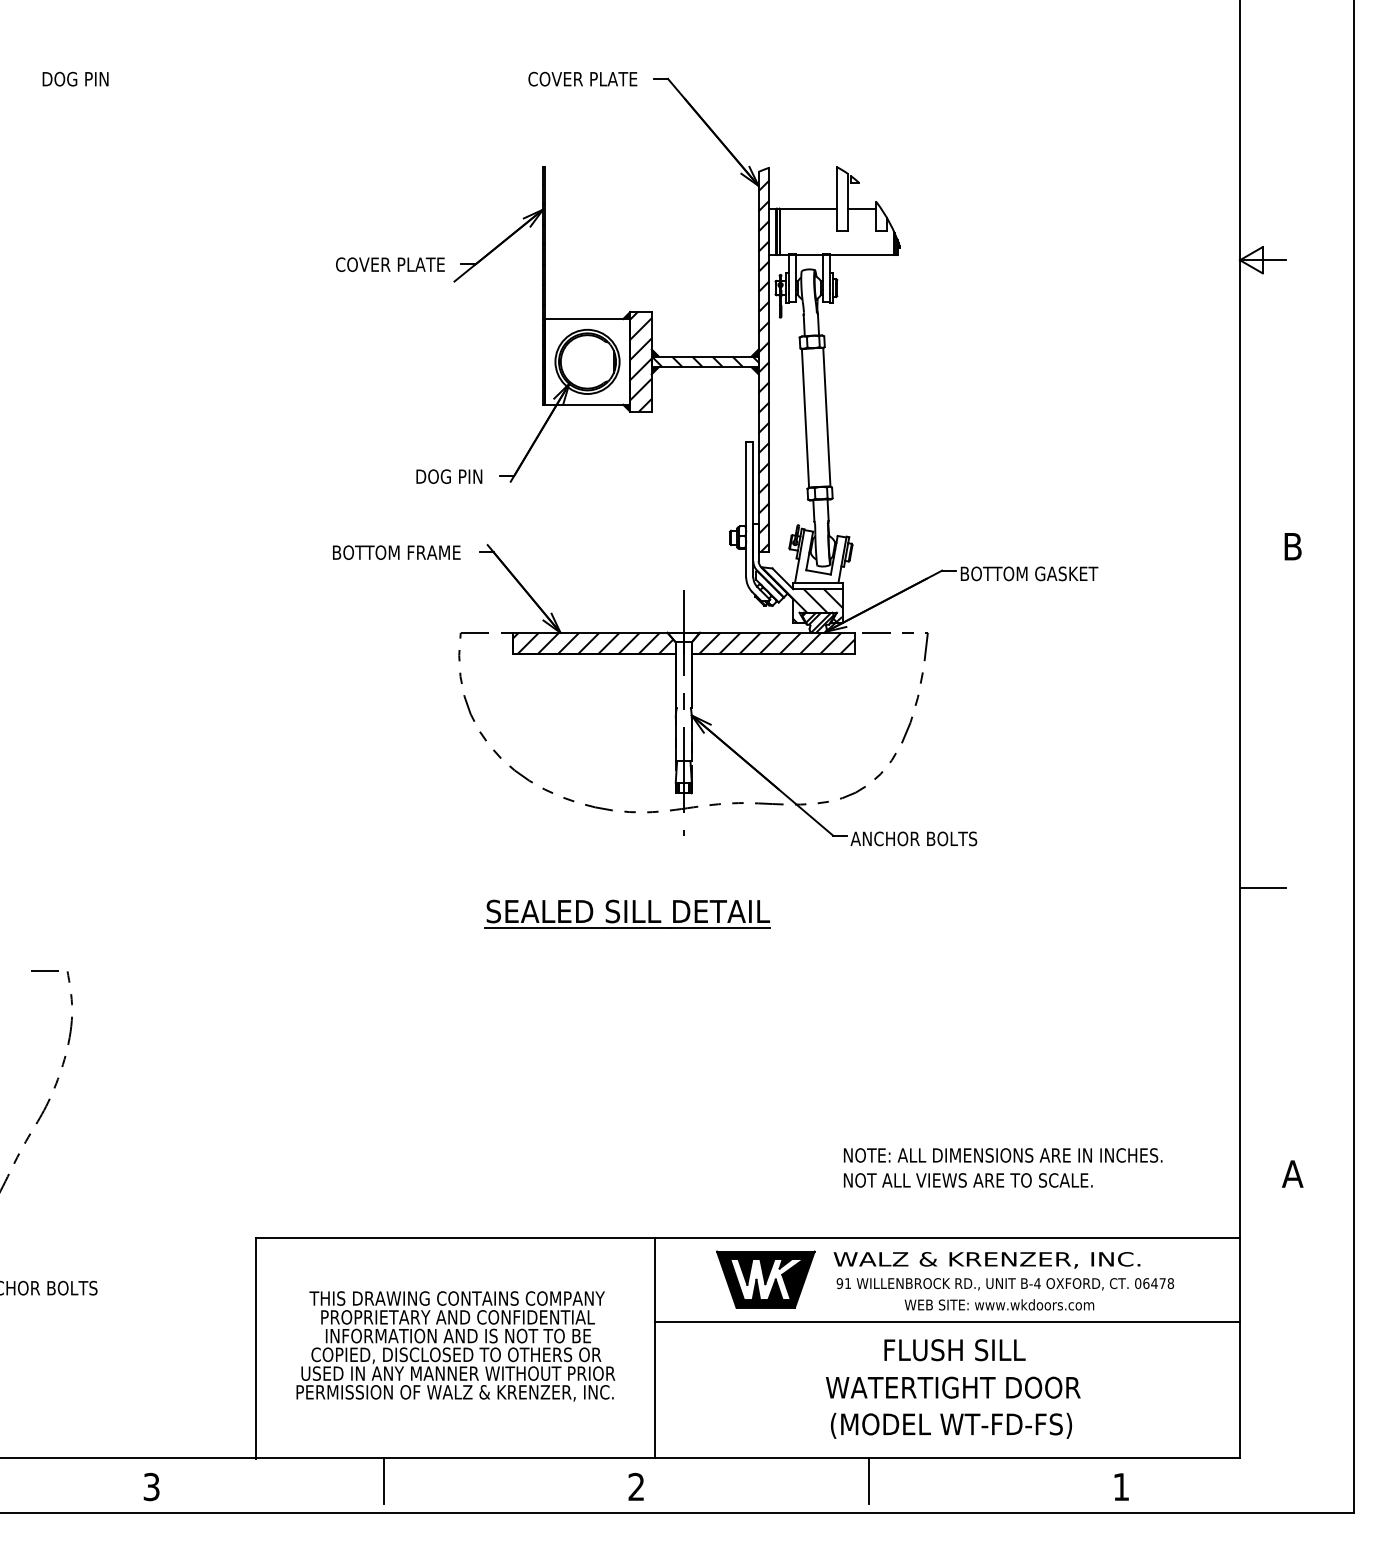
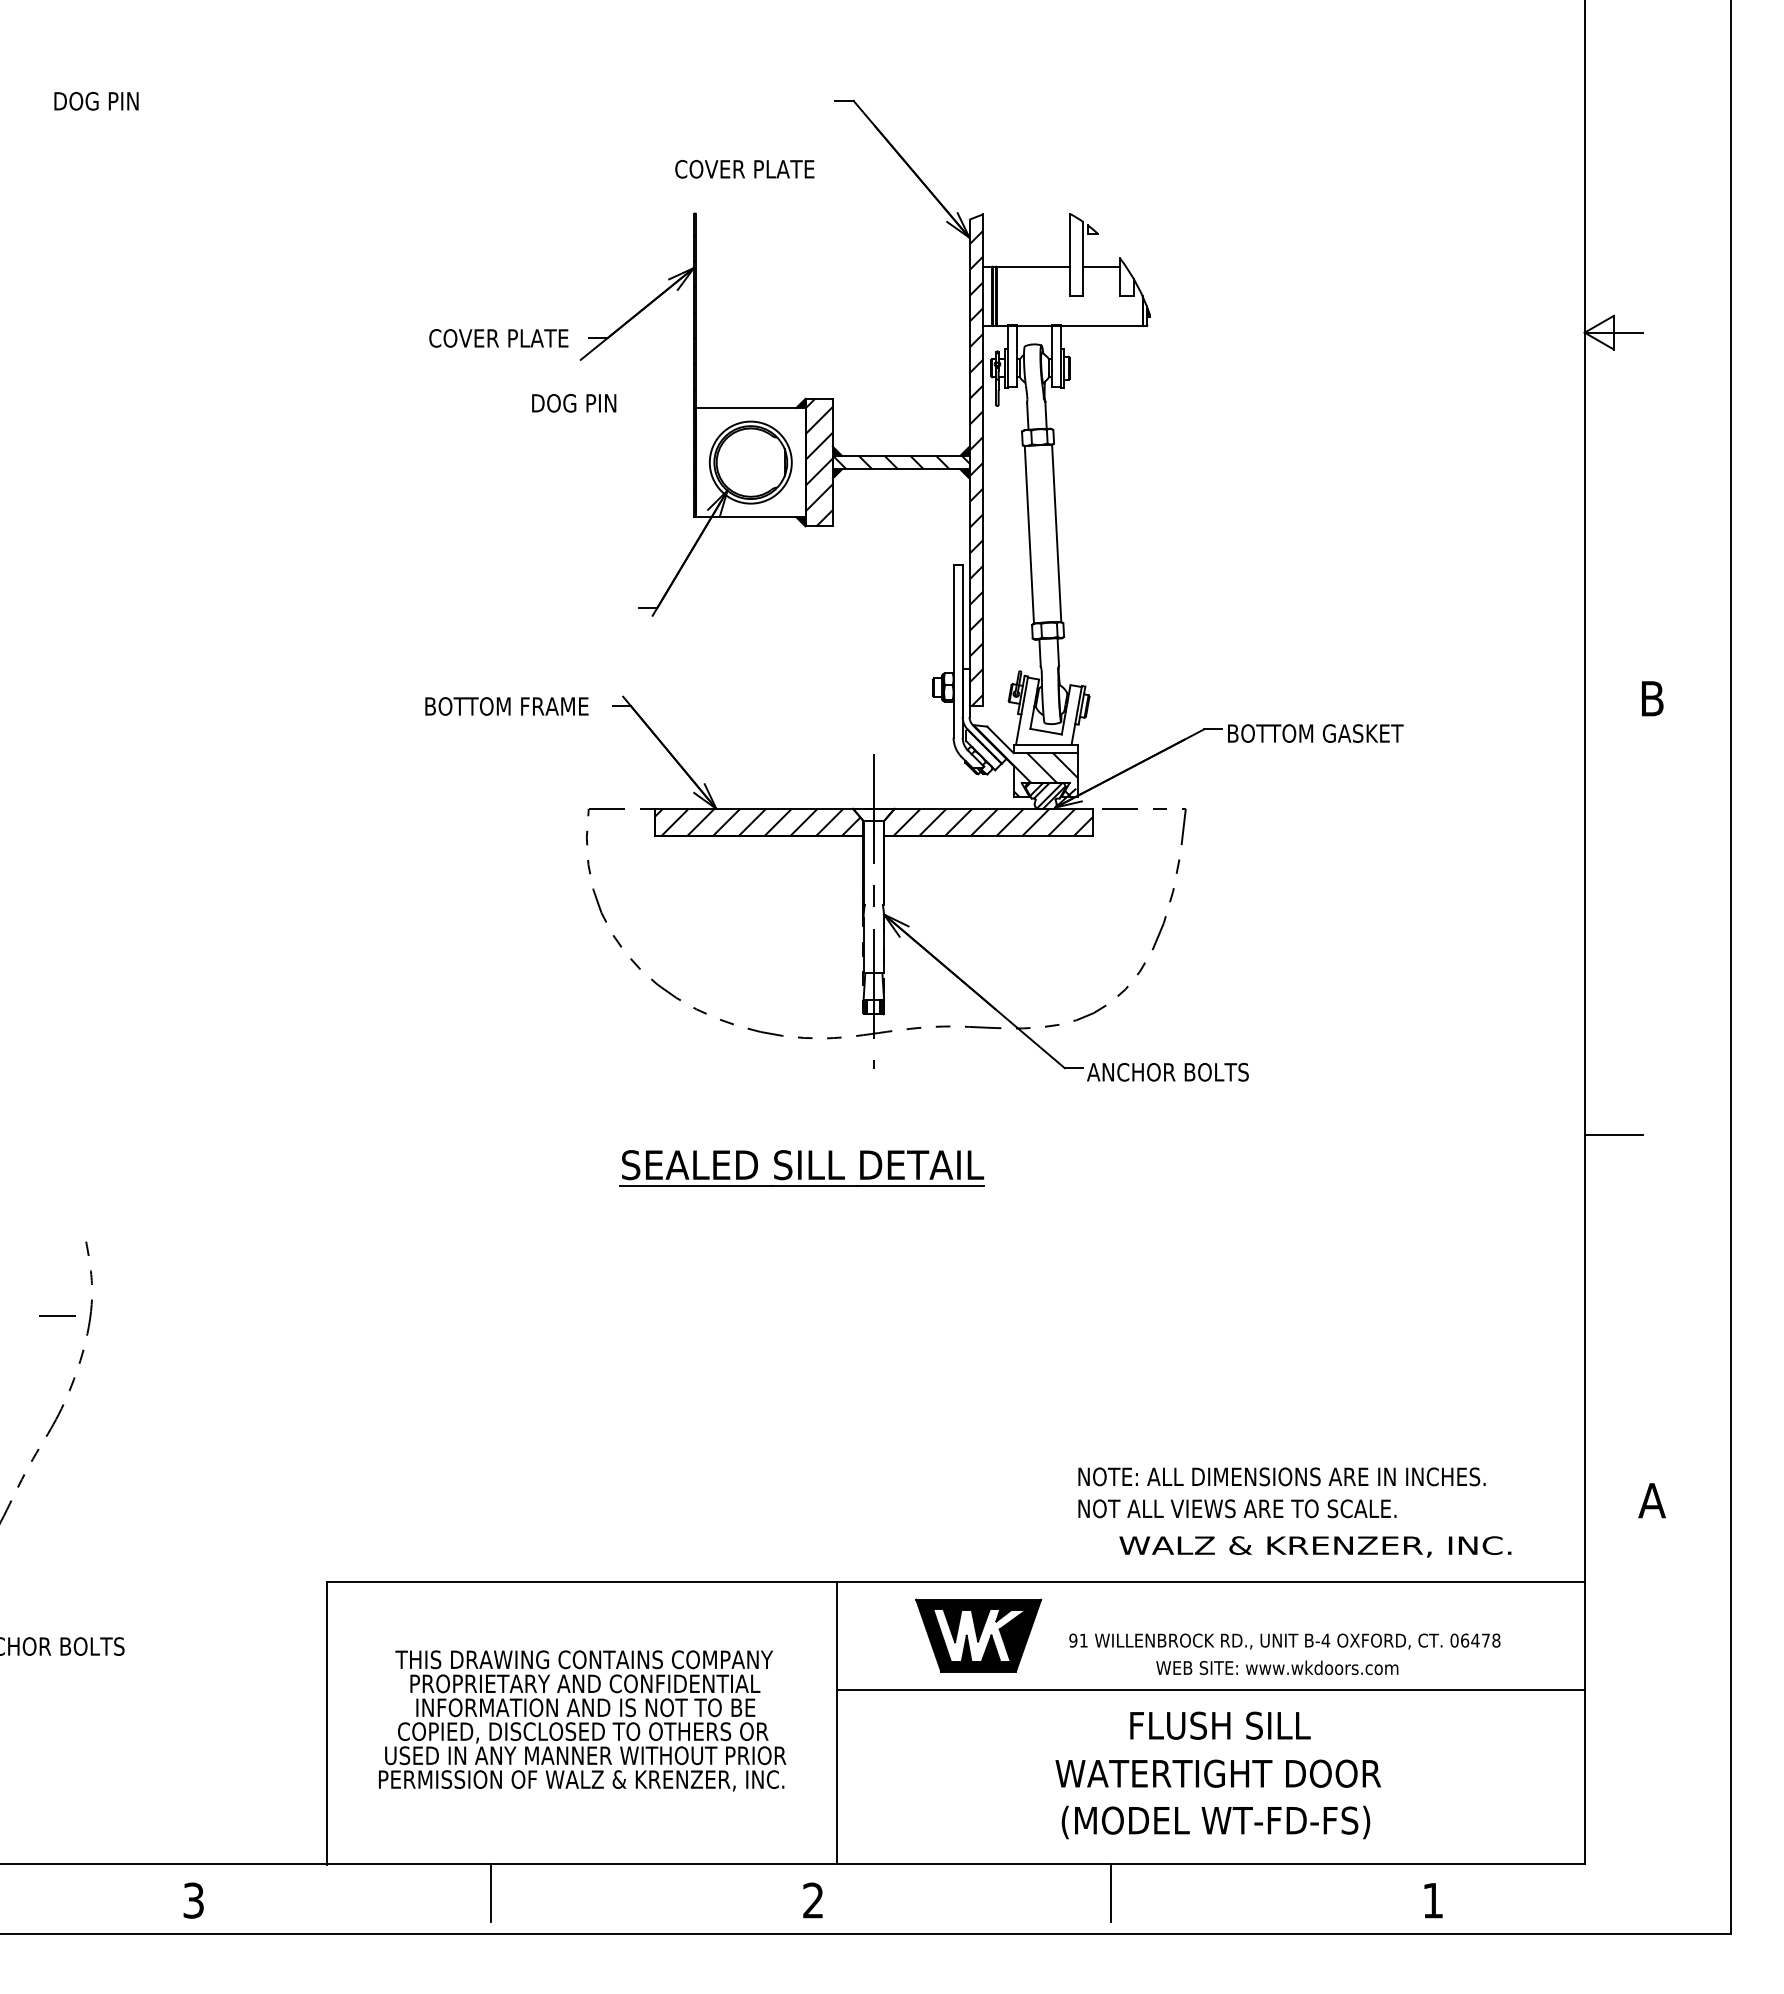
text: (582, 79) -> (744, 169), moved
text: (449, 476) -> (574, 403), moved
line: (45, 970) -> (57, 1315), moved
text: (987, 1260) -> (1315, 1546), moved

